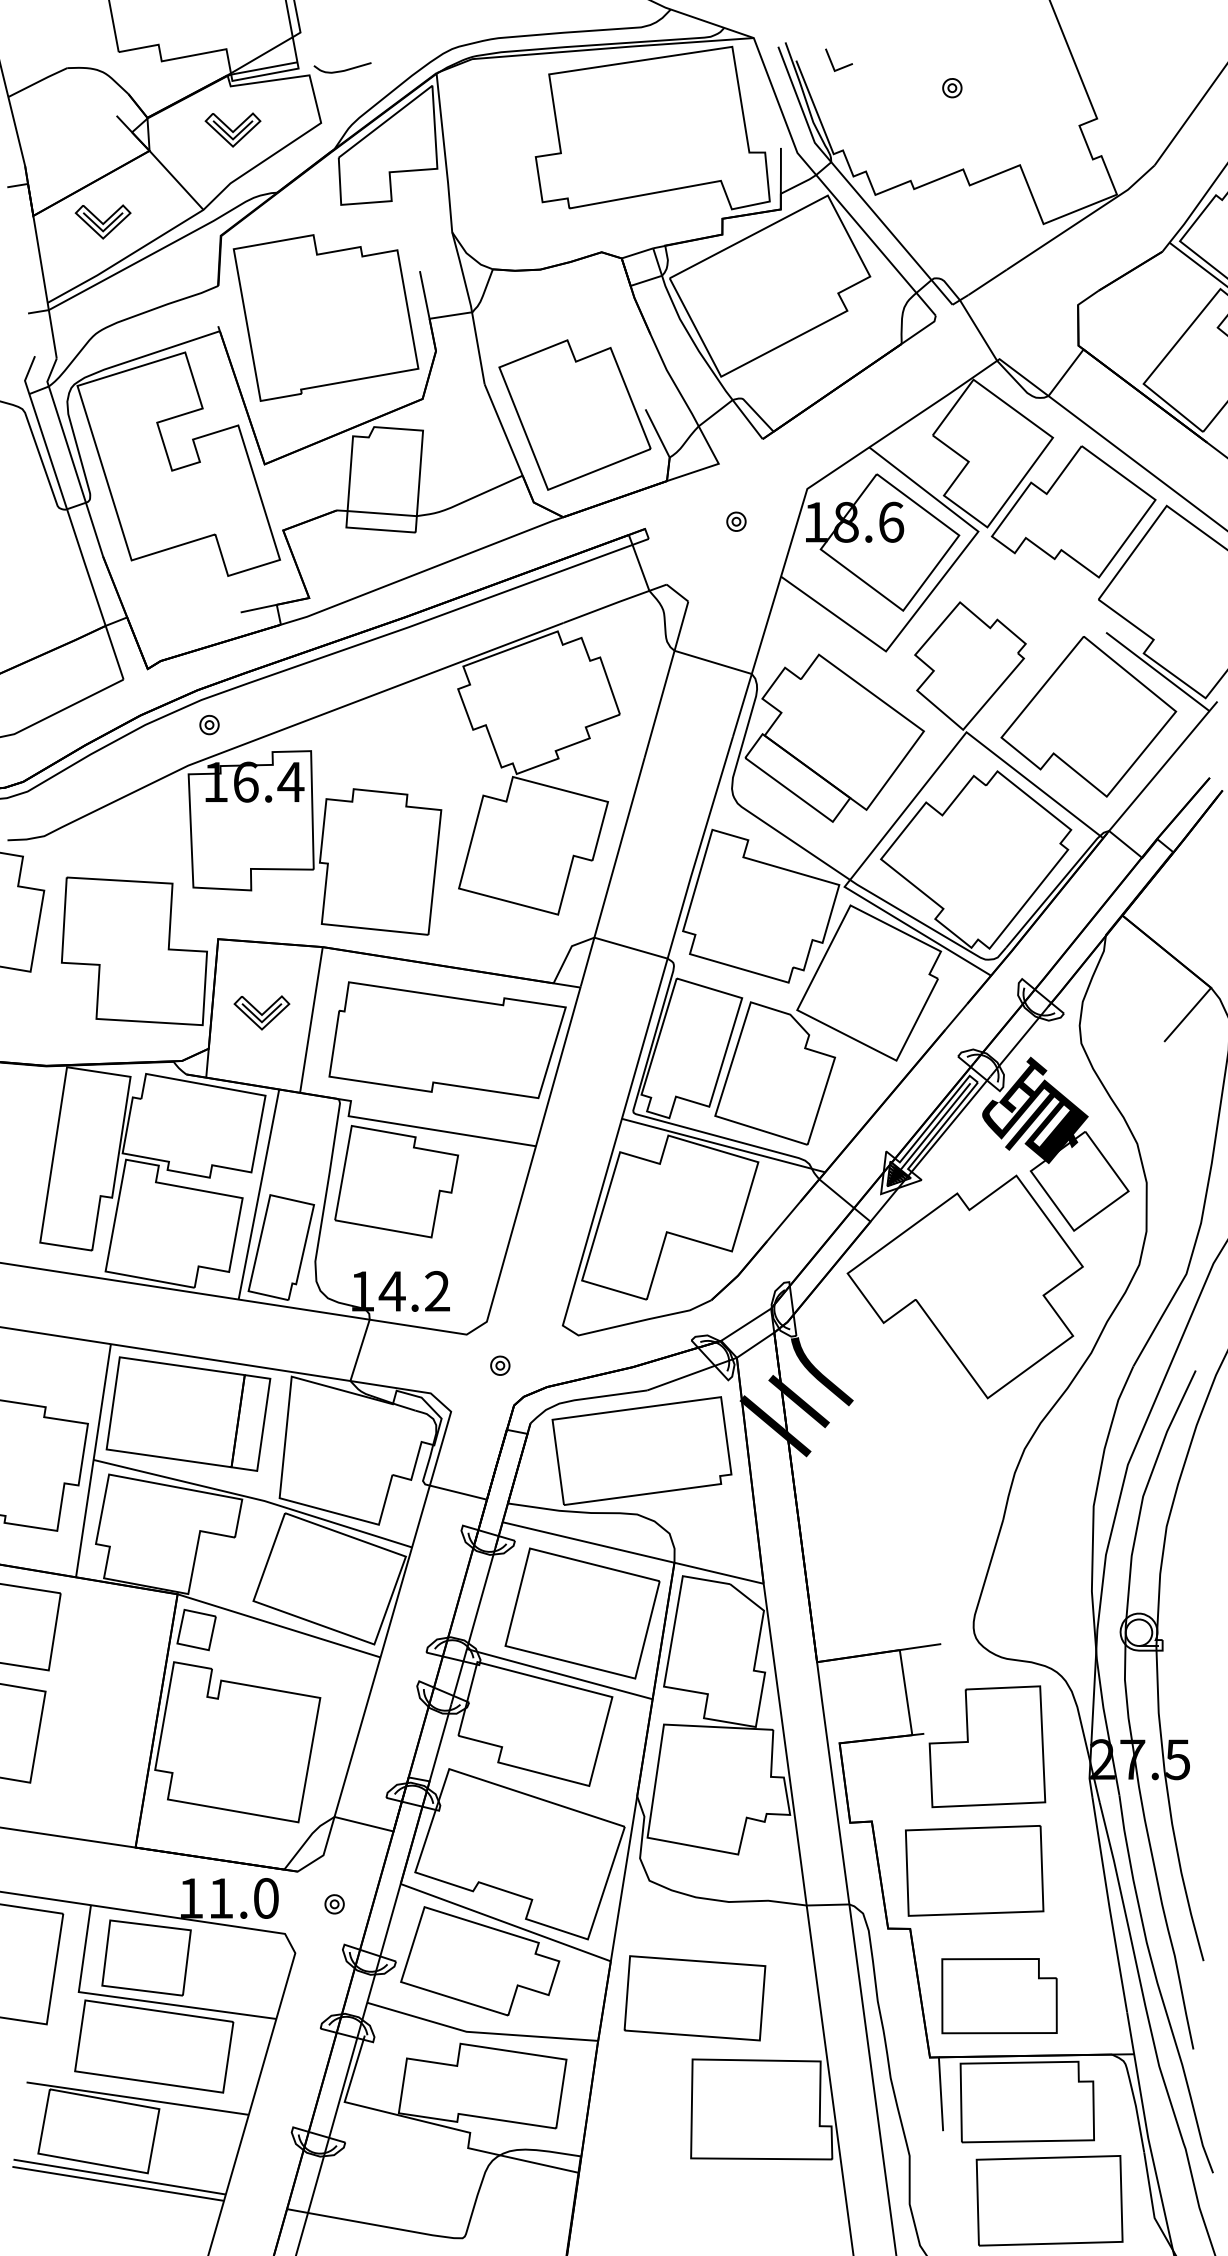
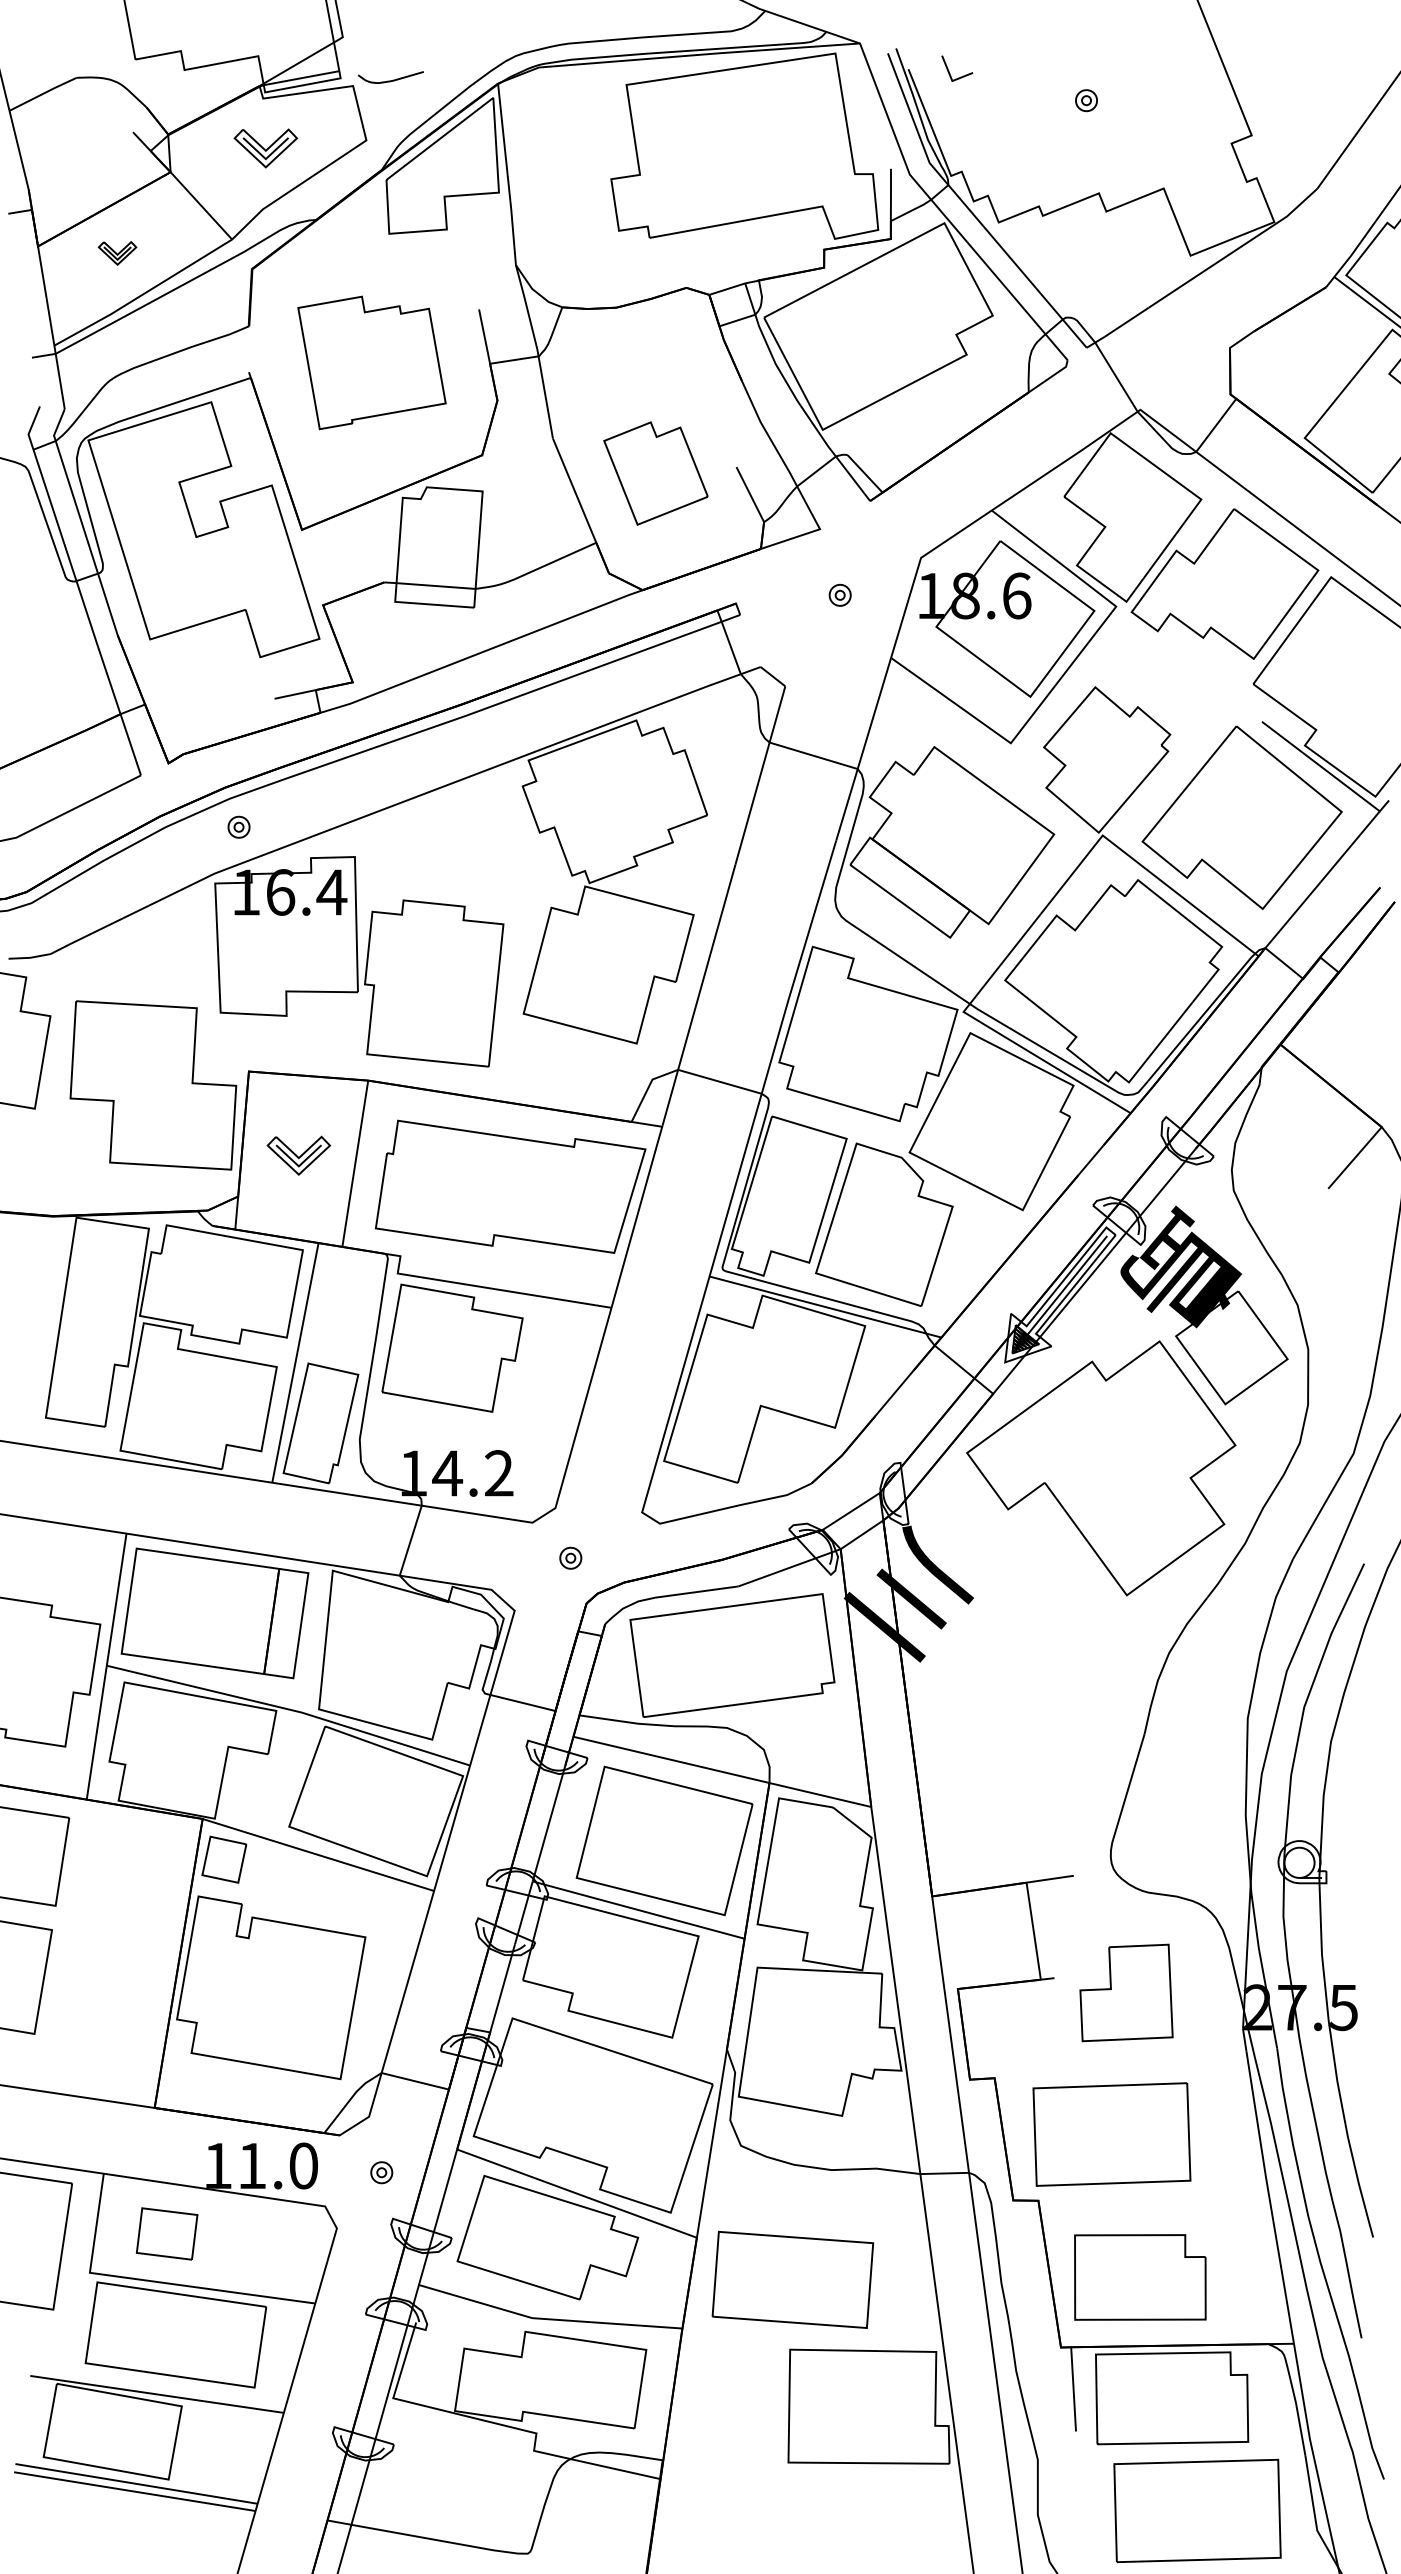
part: (103, 222) -> (117, 253), size x0.6
part: (325, 317) -> (371, 362), size x0.7
part: (574, 414) -> (655, 473), size x0.6
part: (987, 1746) -> (1126, 1992), size x0.7
part: (145, 1957) -> (166, 2233), size x0.6

